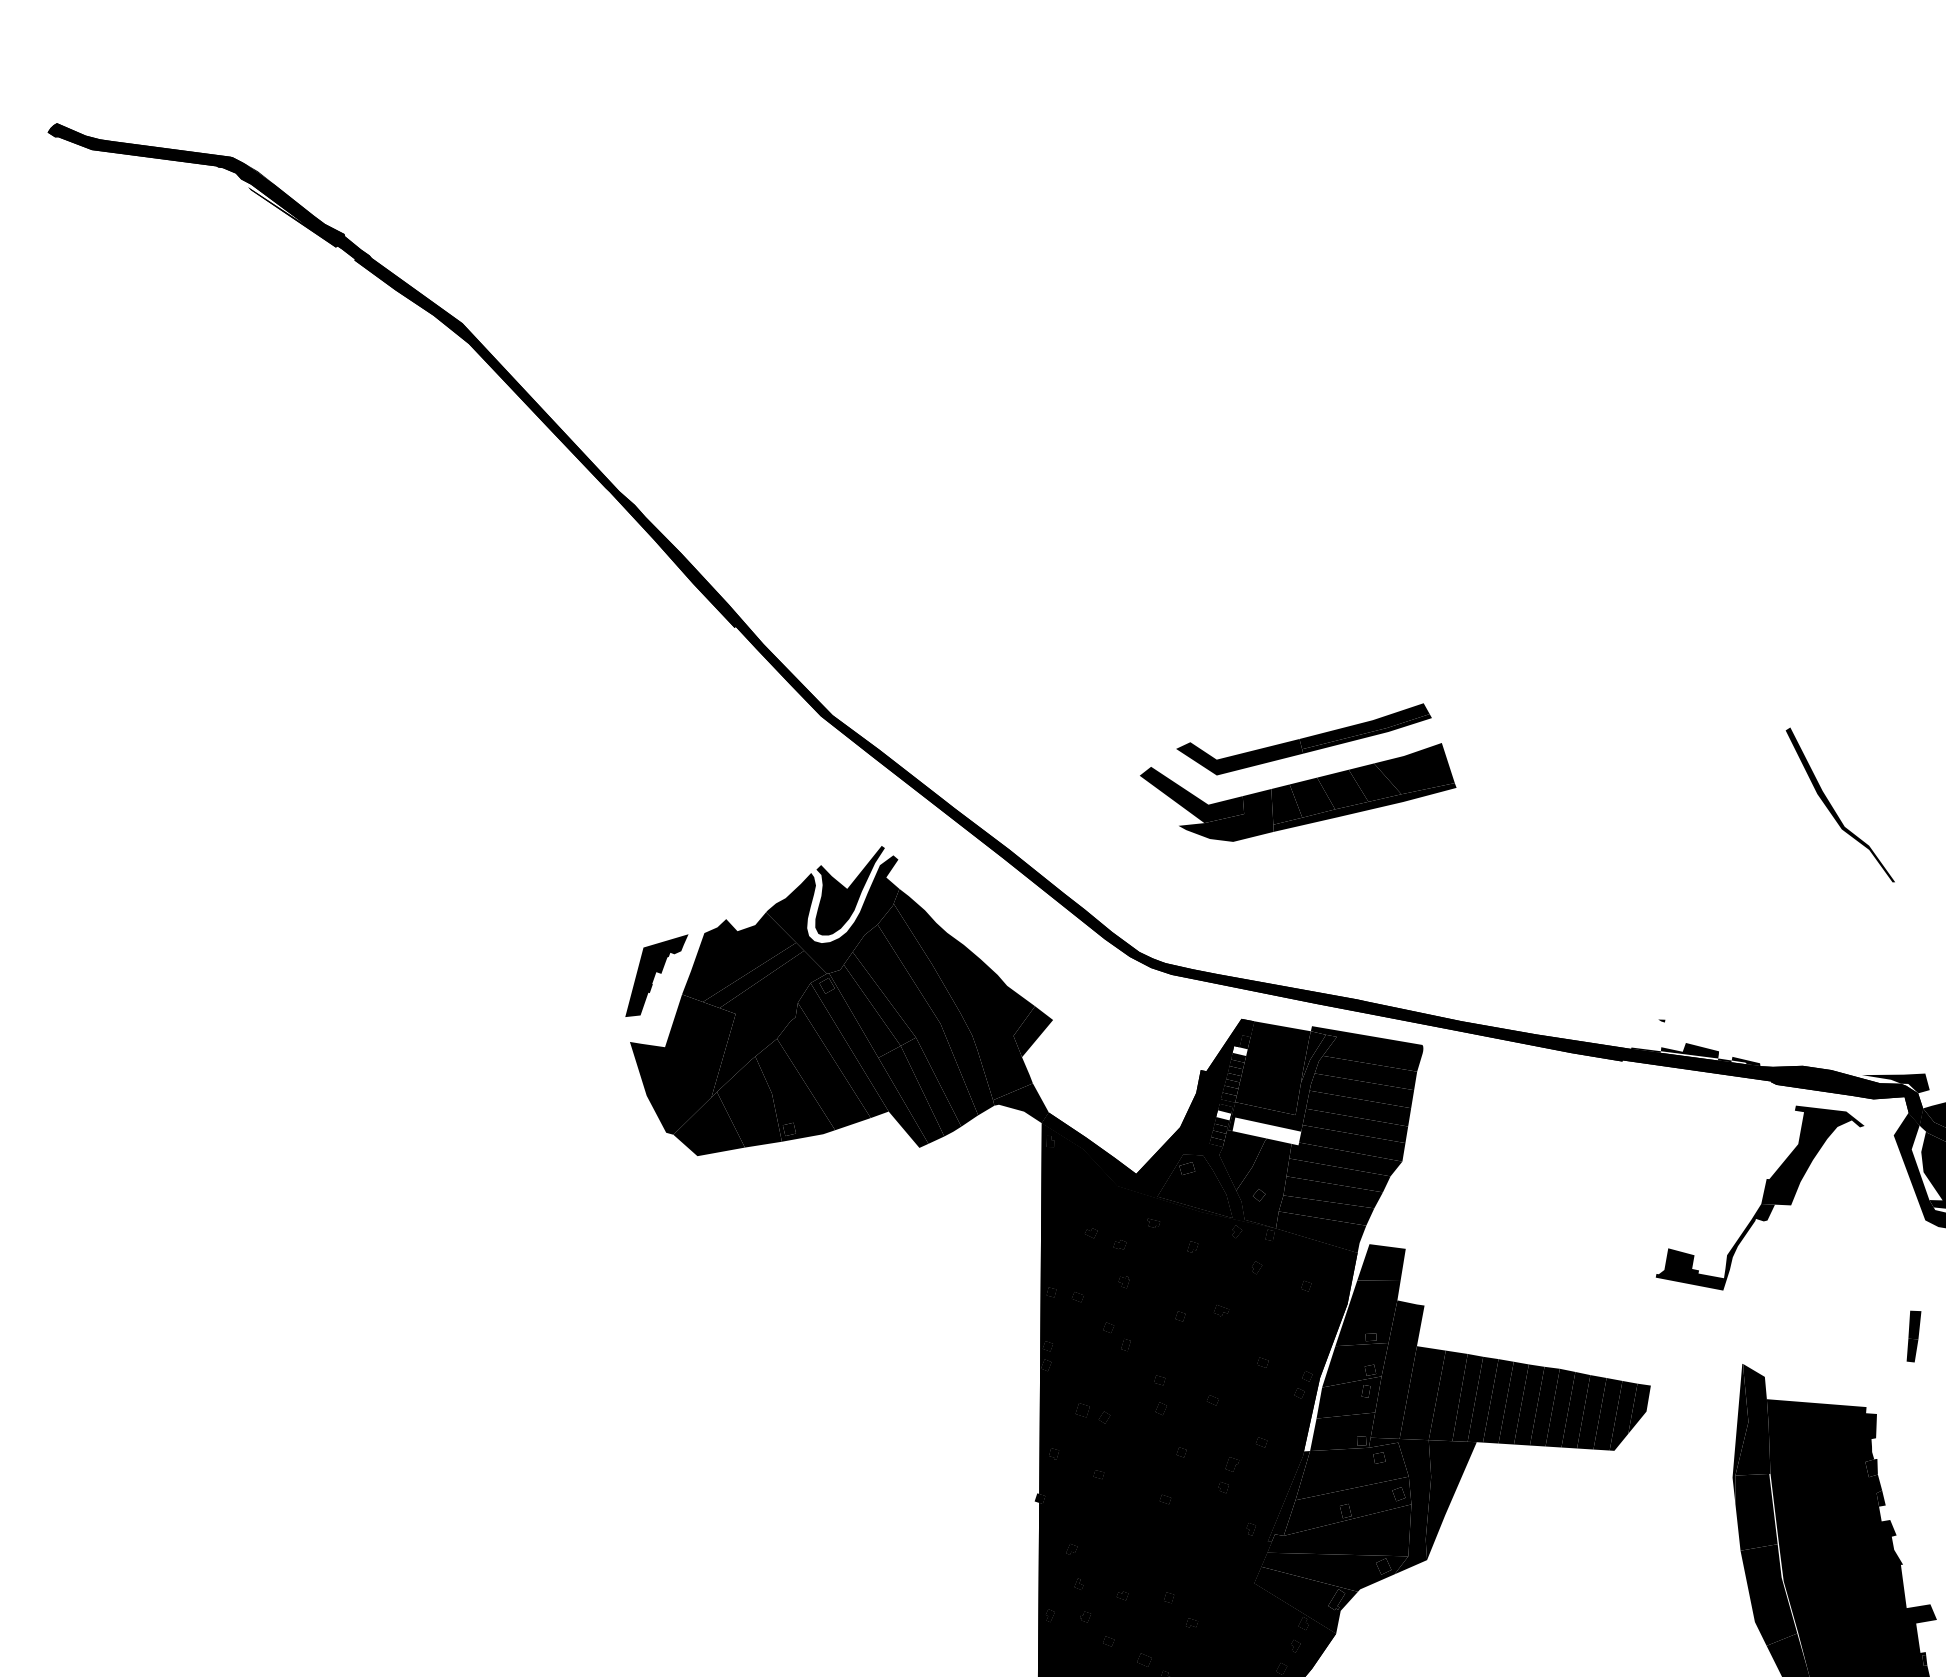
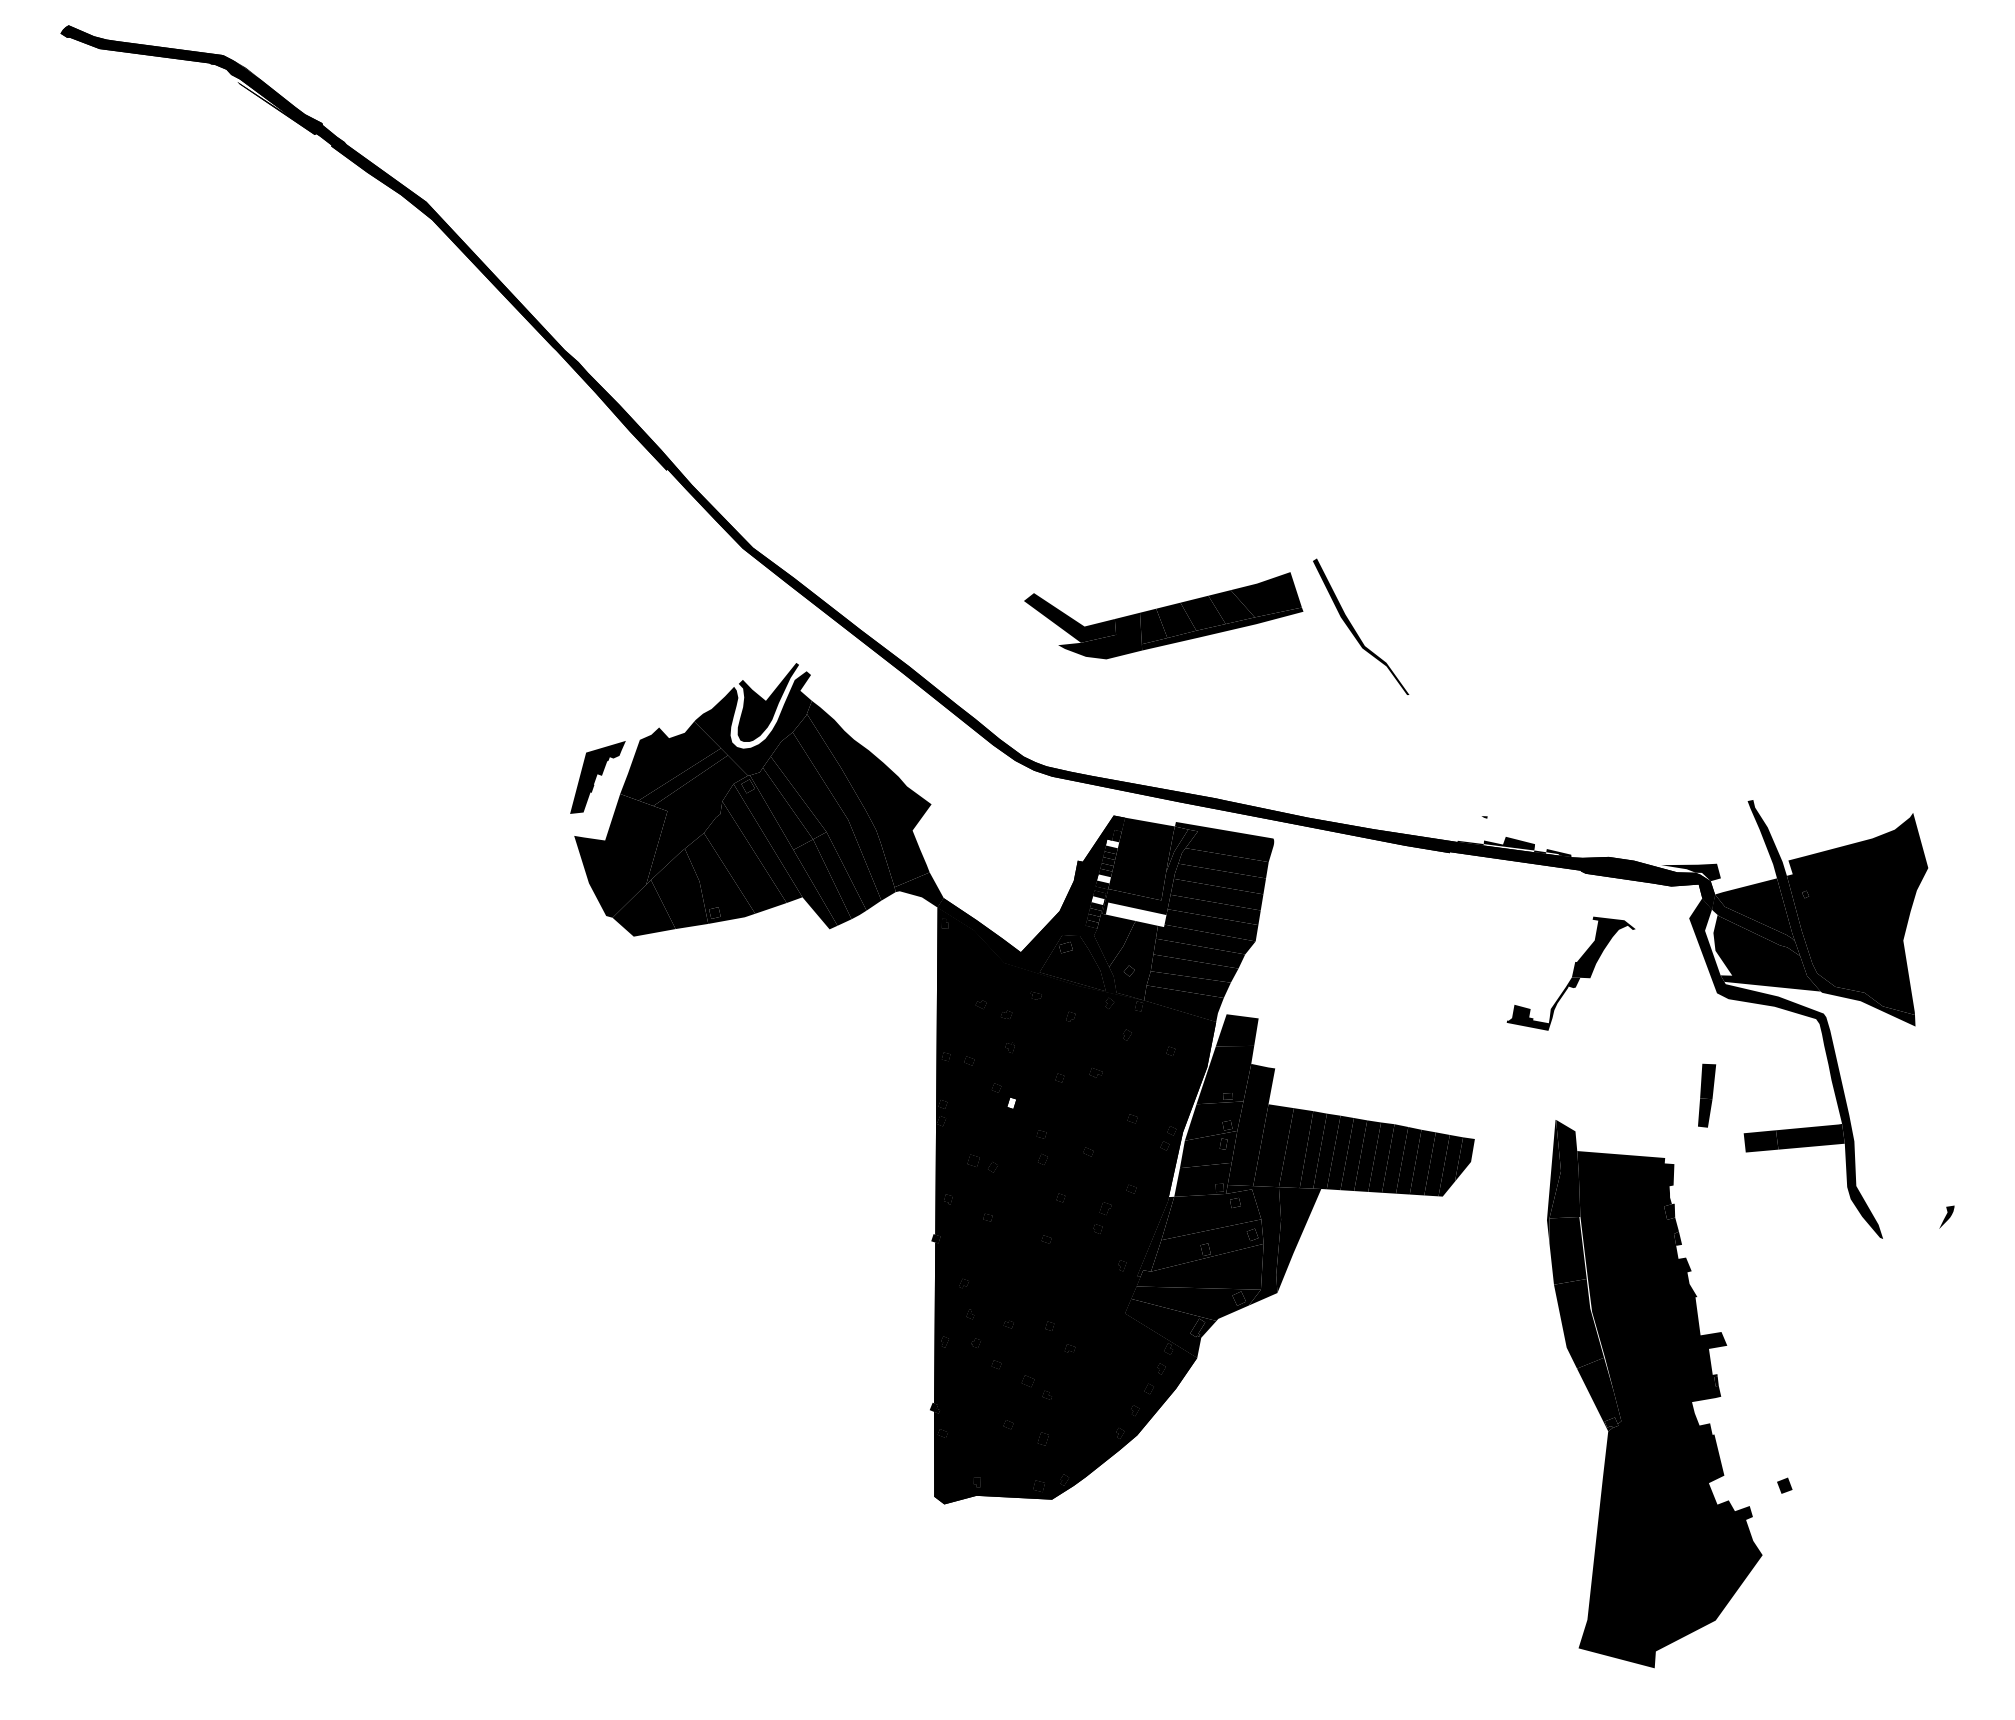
part: (1303, 738) -> (1168, 568), removed
part: (1834, 809) -> (1355, 630), moved
fill: (1032, 1031) -> (929, 826), removed
fill: (1229, 1090) -> (1103, 878), removed
part: (1759, 1197) -> (1570, 973), size x0.7
part: (1913, 1336) -> (1706, 1095), size x1.4
fill: (1125, 1344) -> (1011, 1102), removed

